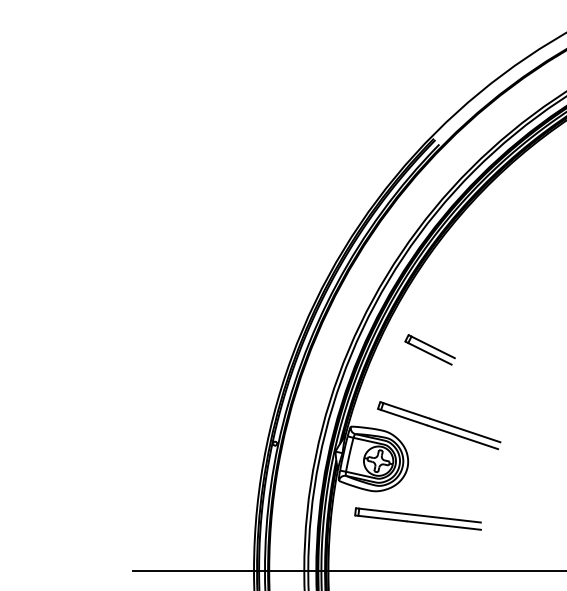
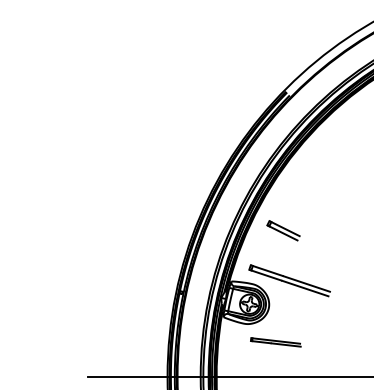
part: (417, 519) -> (275, 342), size x0.6

